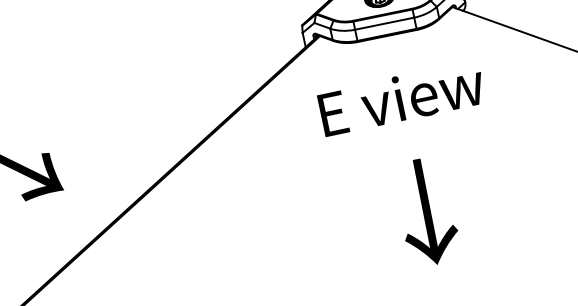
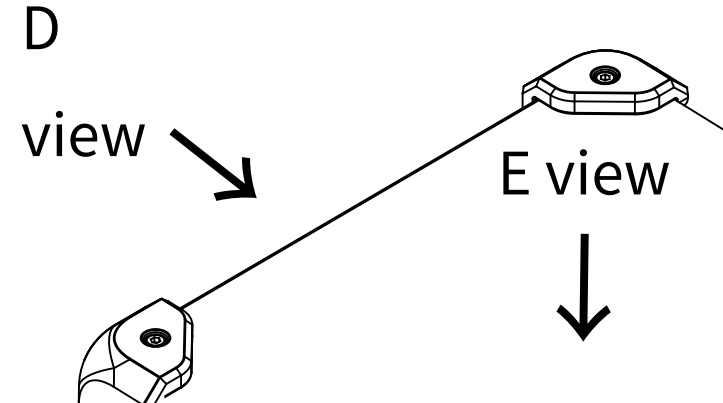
text: (401, 98) -> (585, 172), moved
text: (426, 212) -> (583, 287), moved

